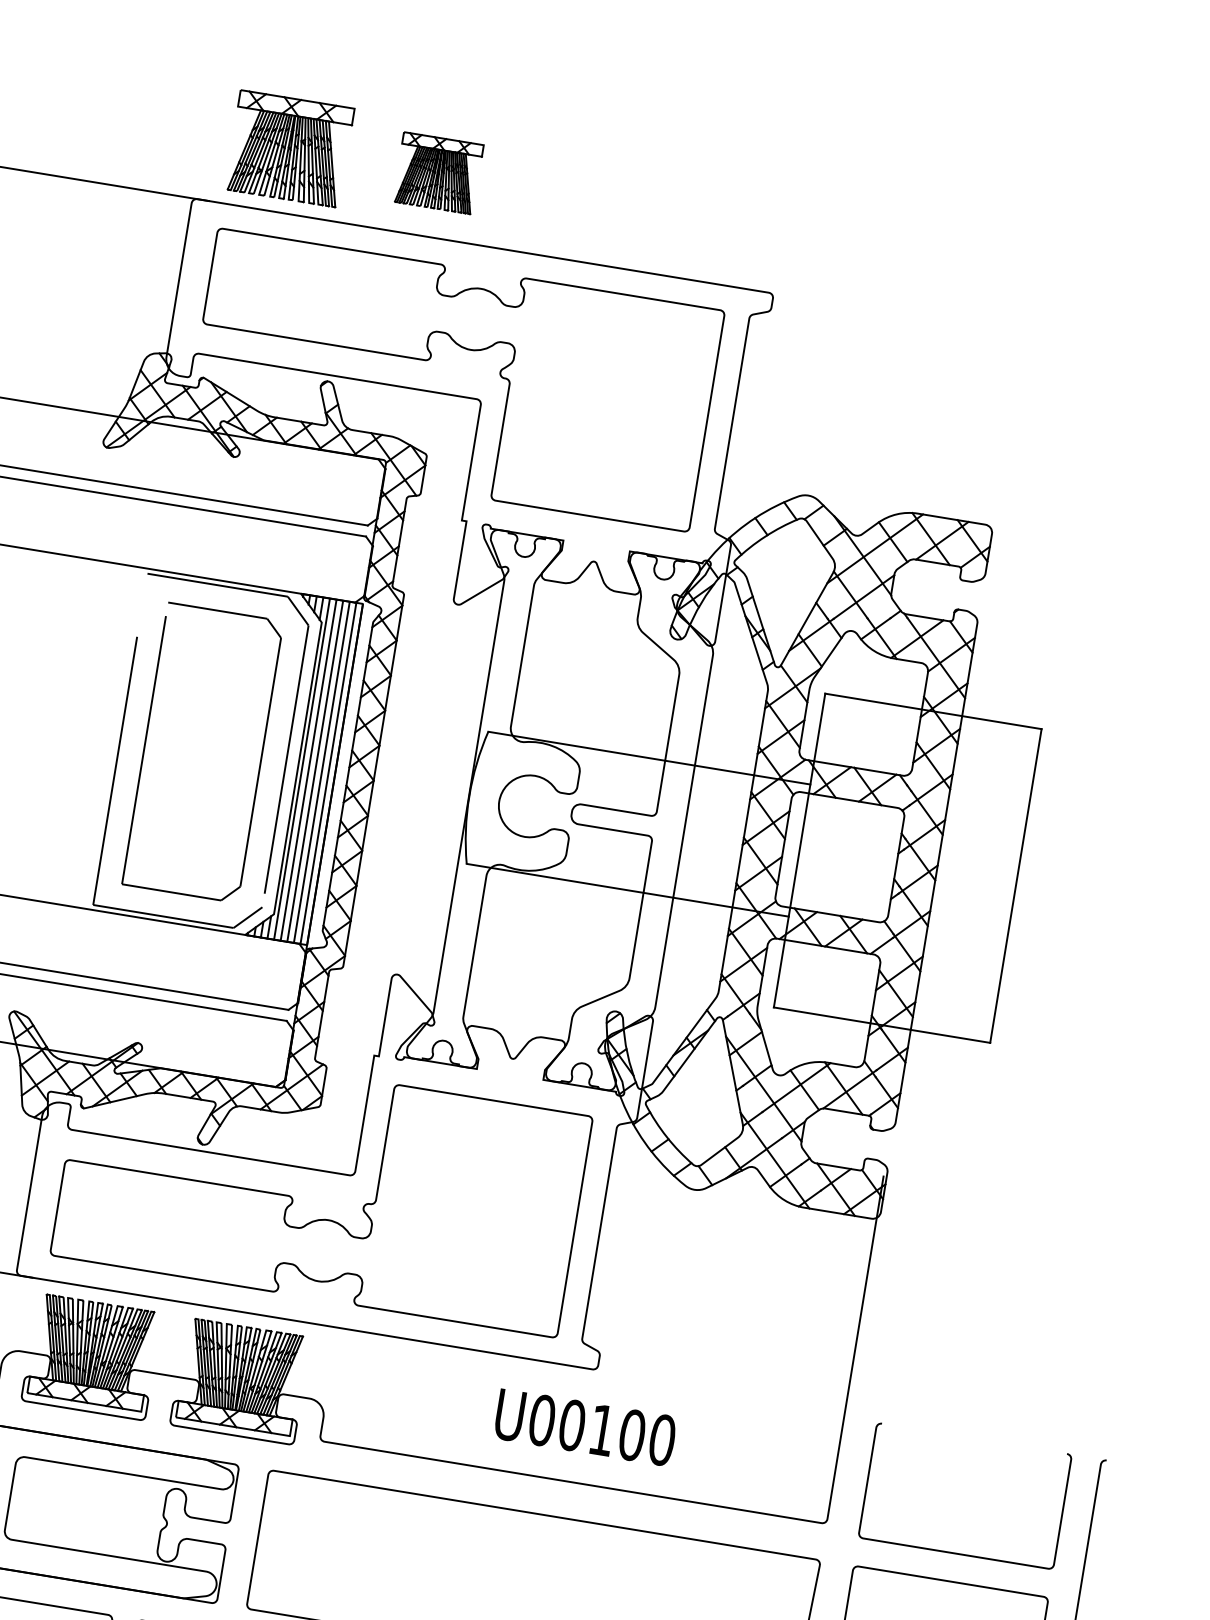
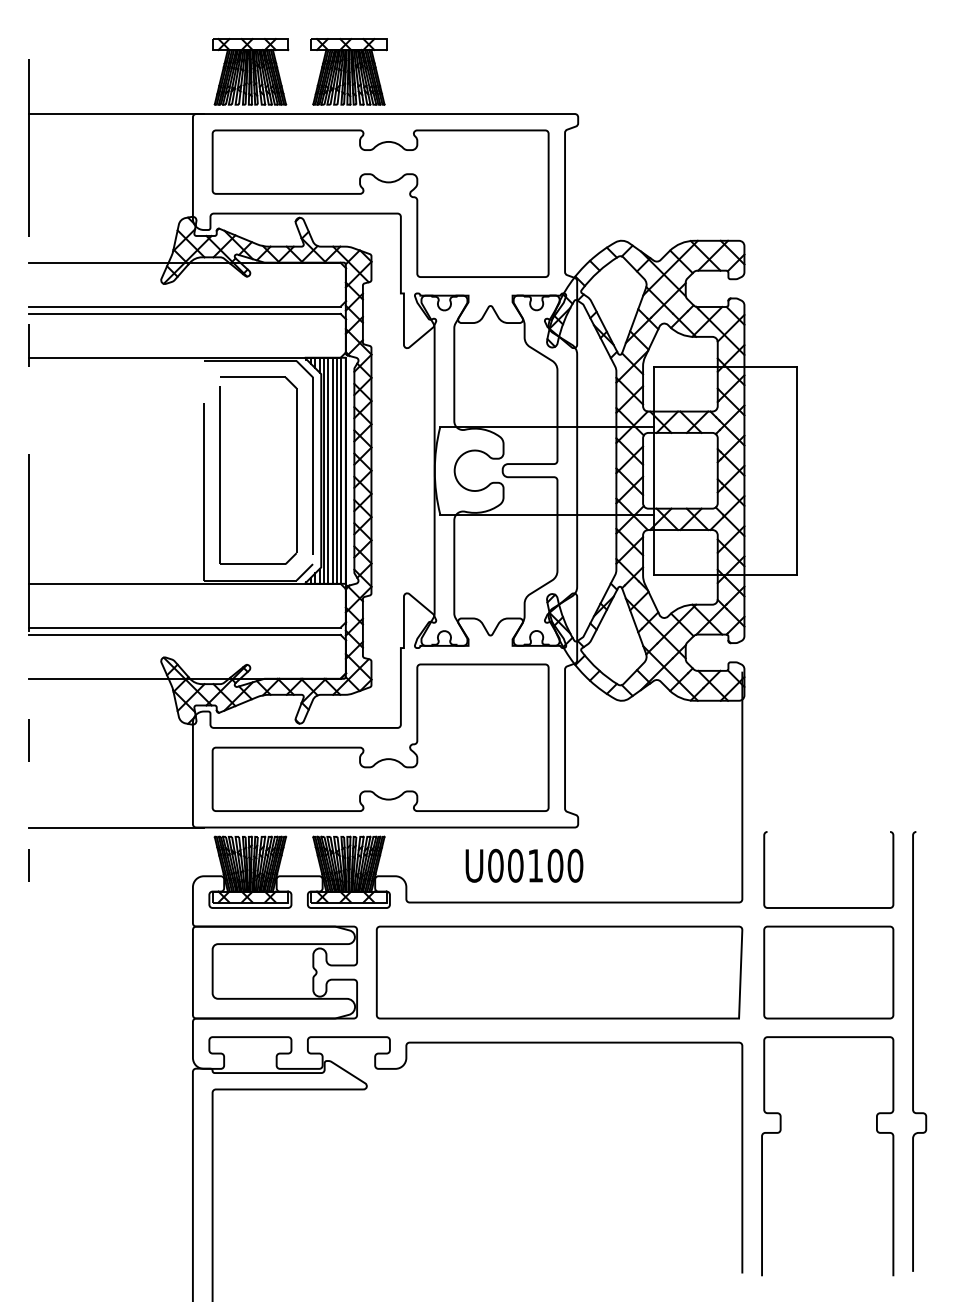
part: (437, 172) -> (348, 71), size x1.43
text: (585, 1427) -> (524, 865), moved

